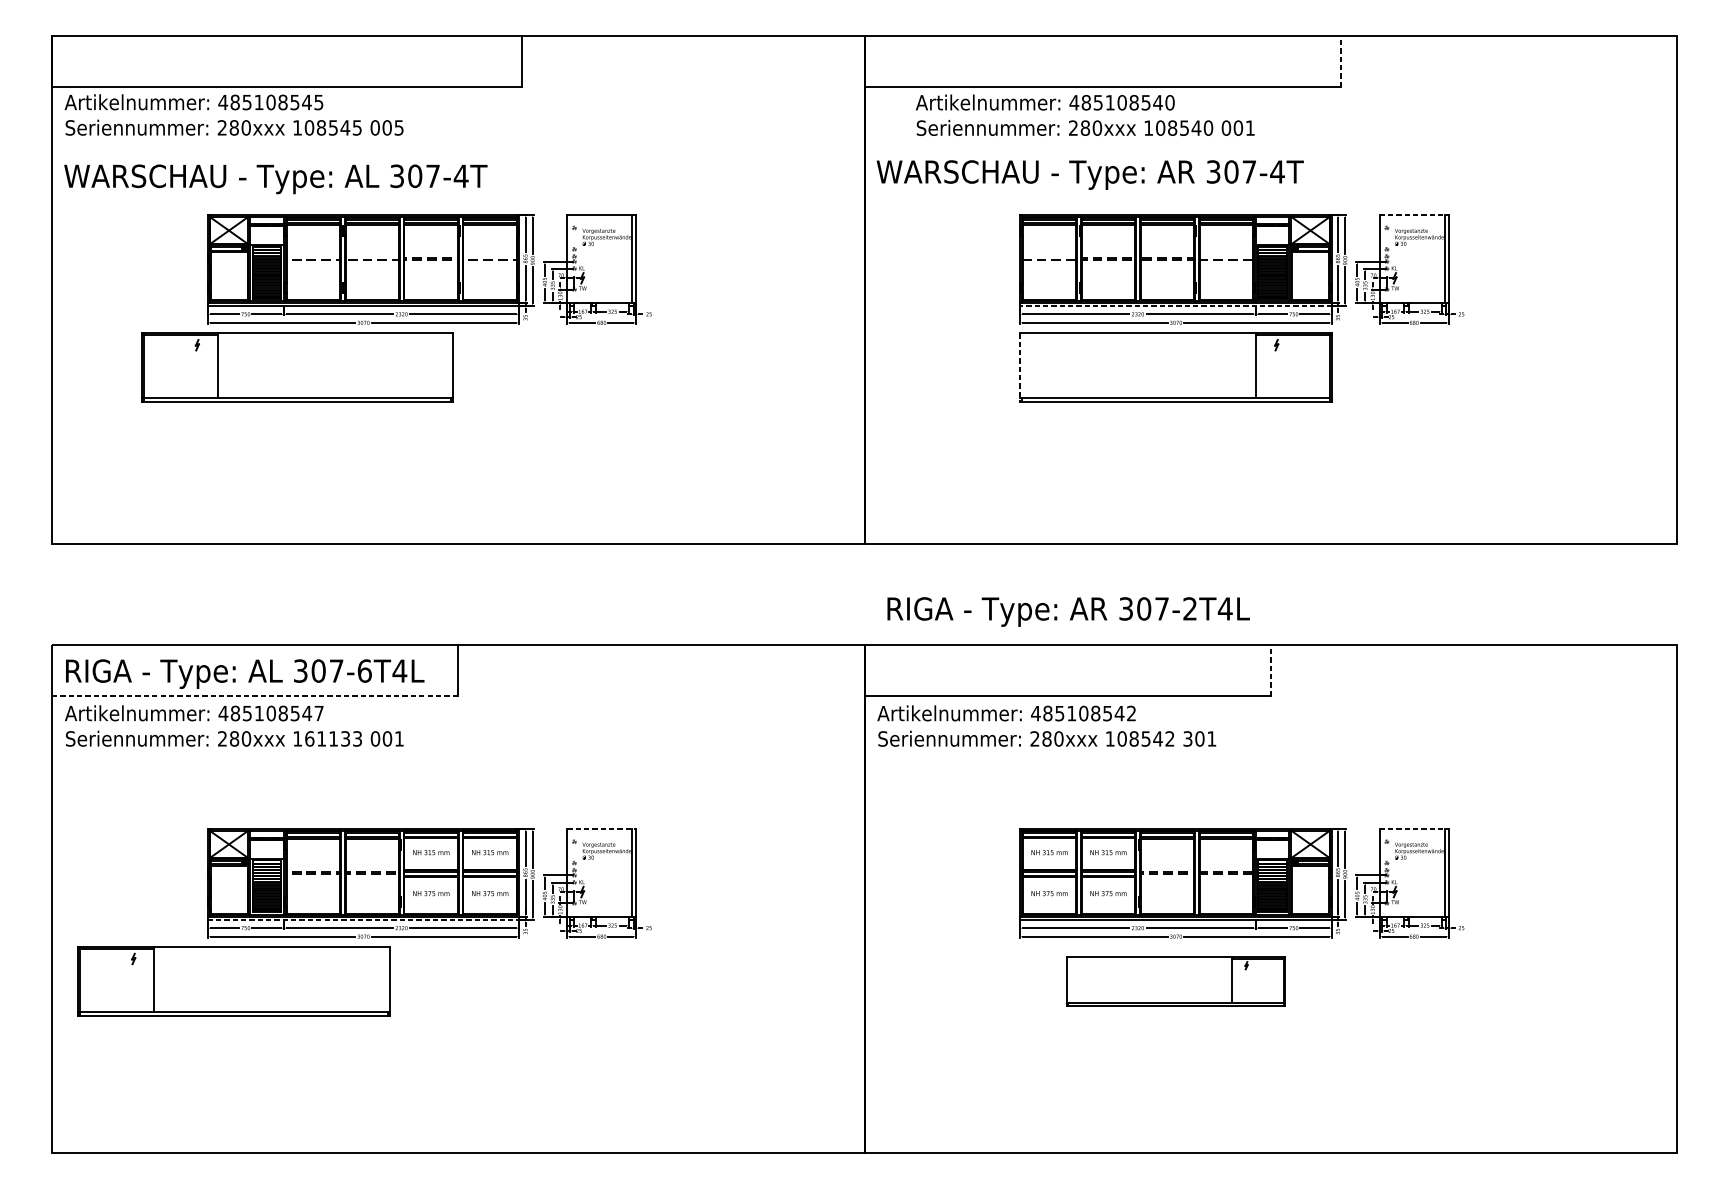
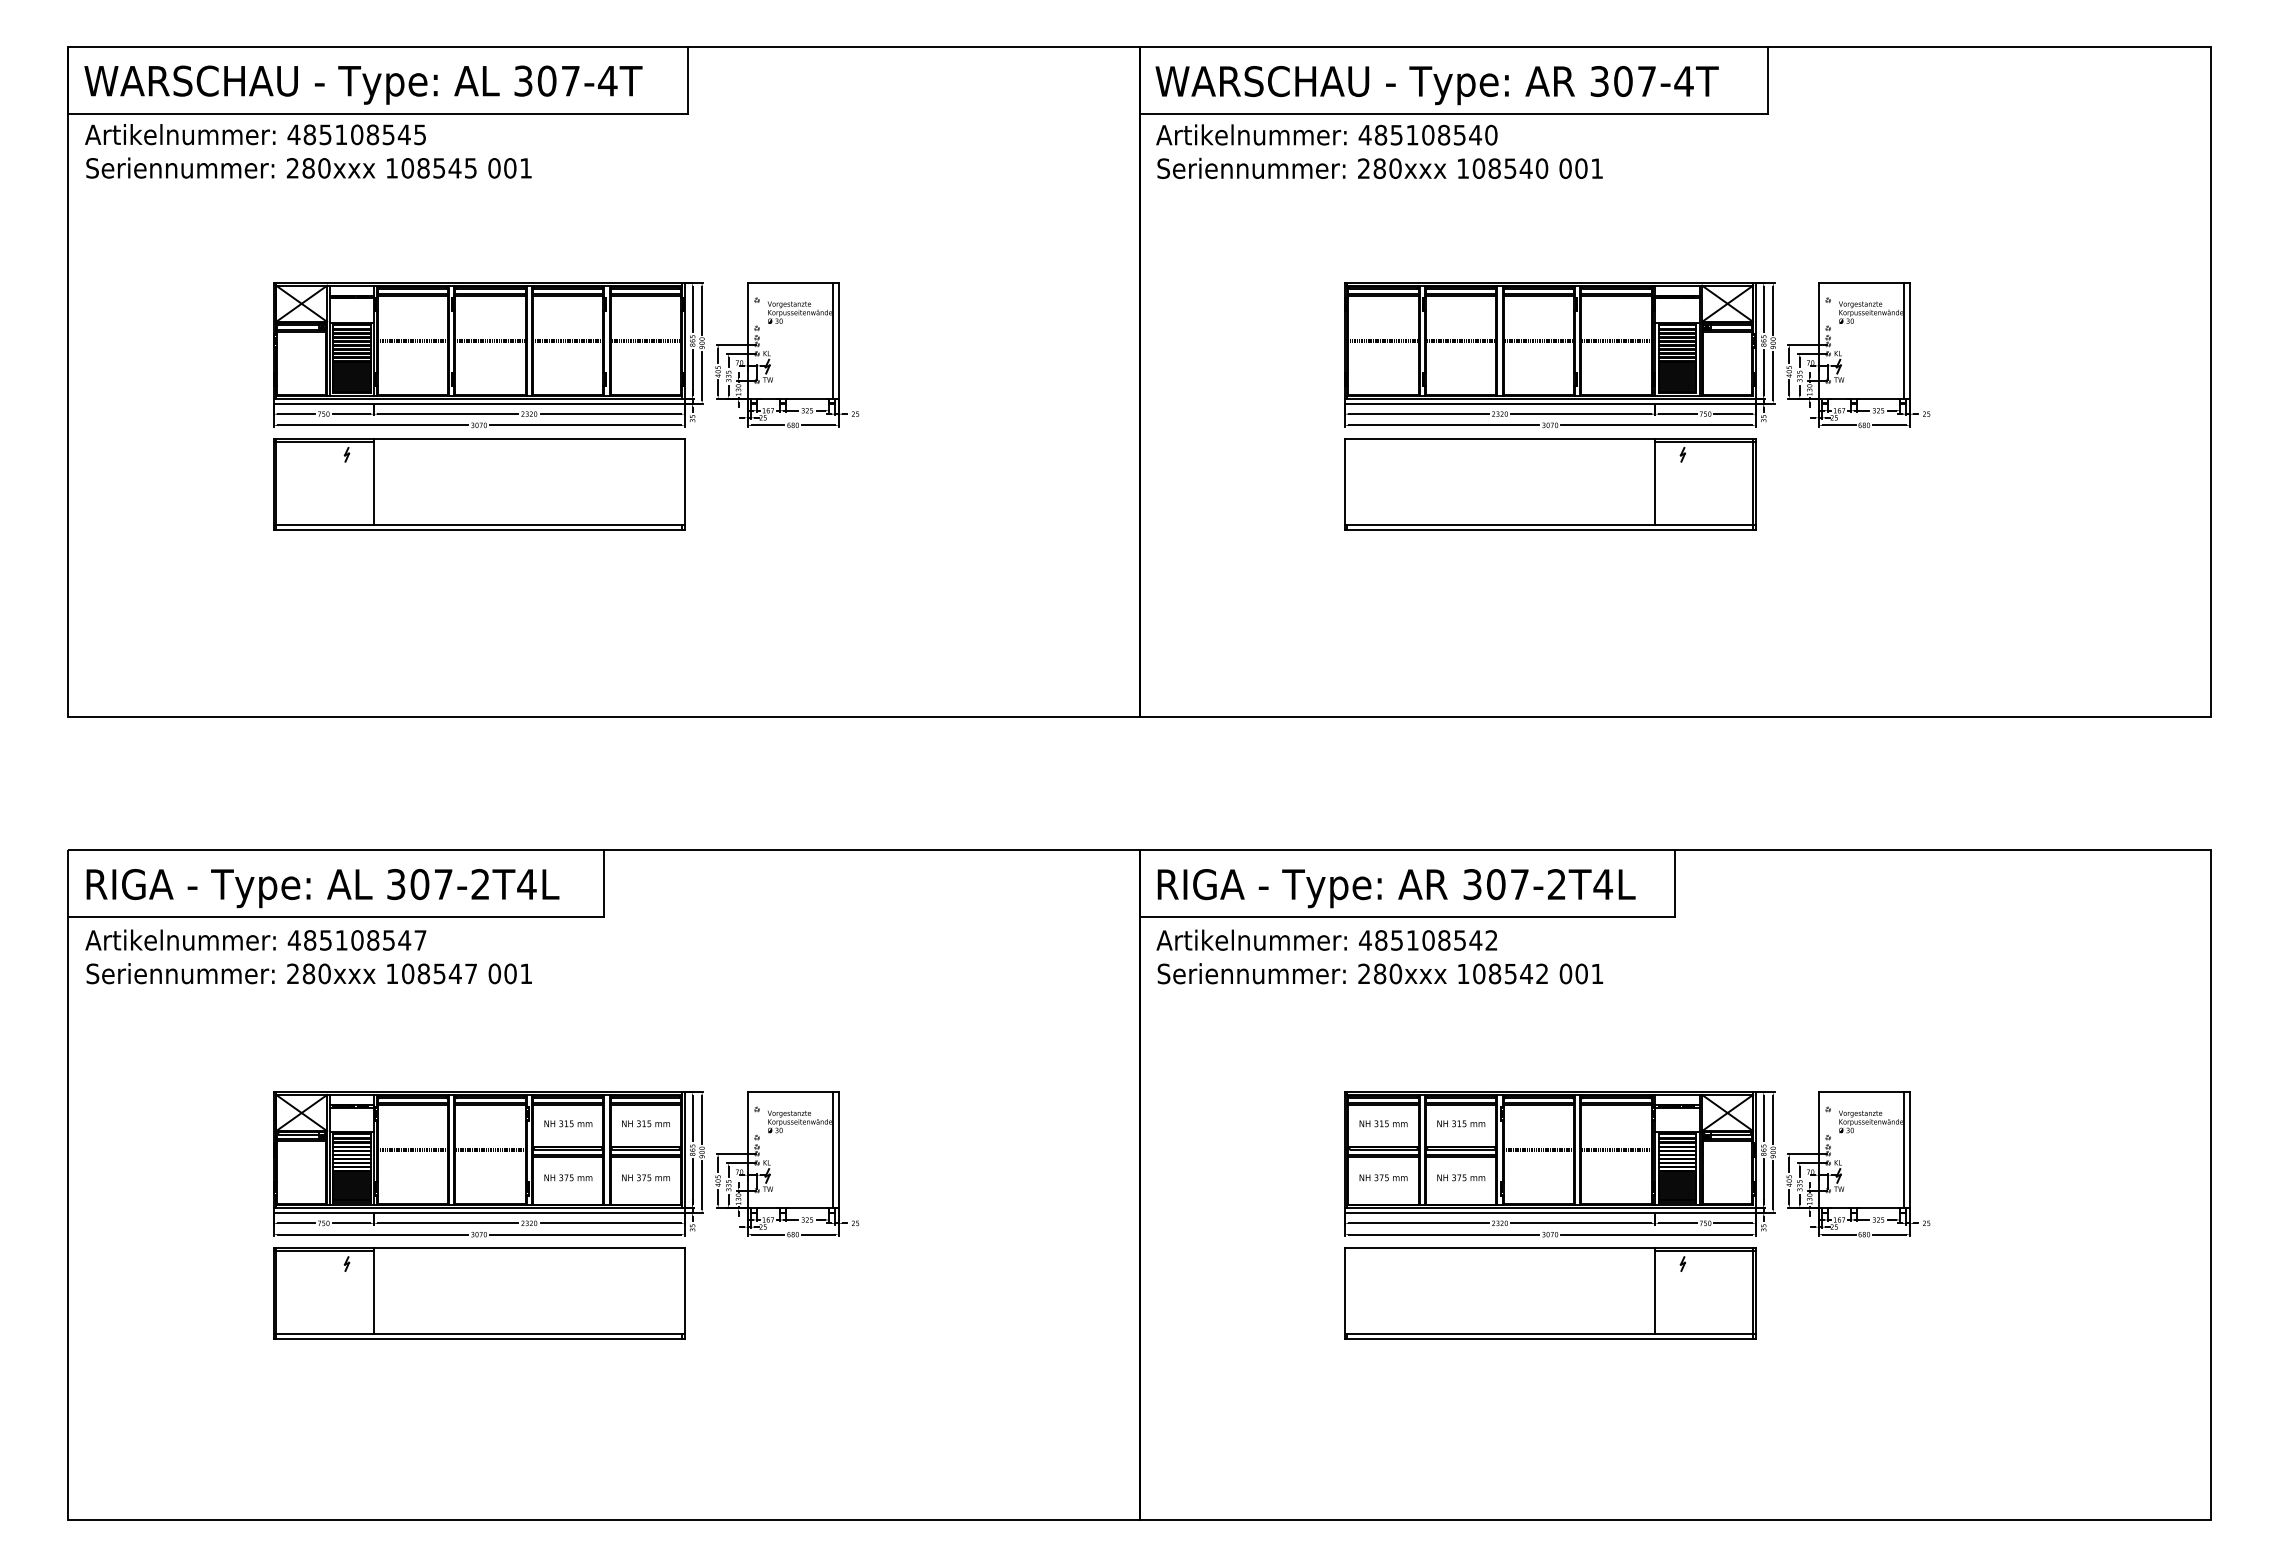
line: (1341, 61) -> (1768, 80), dashed -> solid
text: (1085, 115) -> (1379, 151), moved
text: (398, 128) -> (525, 168), 005 -> 001
text: (1089, 175) -> (1436, 85), moved
text: (275, 178) -> (363, 84), moved
line: (1414, 215) -> (1864, 283), dashed -> solid
line: (313, 257) -> (412, 339), added
line: (372, 257) -> (490, 339), added
line: (489, 257) -> (645, 339), added
line: (1049, 257) -> (1383, 339), added
line: (1226, 257) -> (1616, 339), added
line: (1176, 306) -> (1550, 403), dashed -> solid
part: (297, 367) -> (479, 484), moved
line: (1019, 367) -> (1344, 484), dashed -> solid
text: (1068, 611) -> (1396, 888), moved
line: (1271, 670) -> (1675, 883), dashed -> solid
text: (364, 671) -> (480, 884), 307-6T4L -> 307-2T4L
line: (255, 696) -> (336, 917), dashed -> solid
text: (333, 738) -> (439, 973), 161133 -> 108547
text: (1187, 738) -> (1565, 973), 301 -> 001
line: (602, 828) -> (793, 1092), dashed -> solid
line: (1414, 828) -> (1864, 1092), dashed -> solid
line: (363, 919) -> (479, 1212), dashed -> solid
part: (234, 981) -> (479, 1293), moved
part: (1176, 981) -> (1550, 1293), size x1.43

